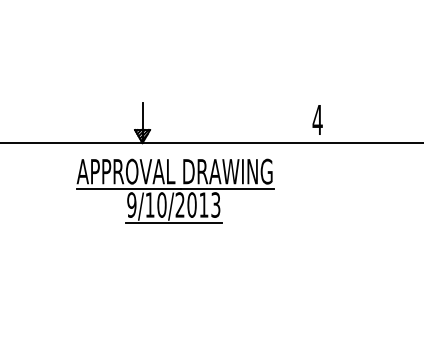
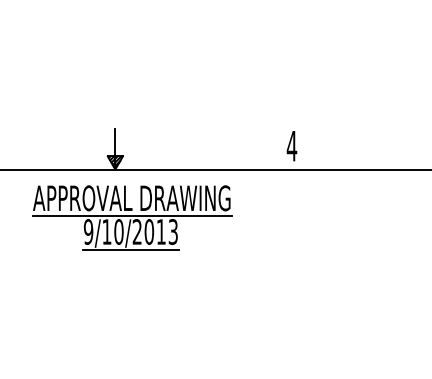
part: (175, 190) -> (132, 217), moved

